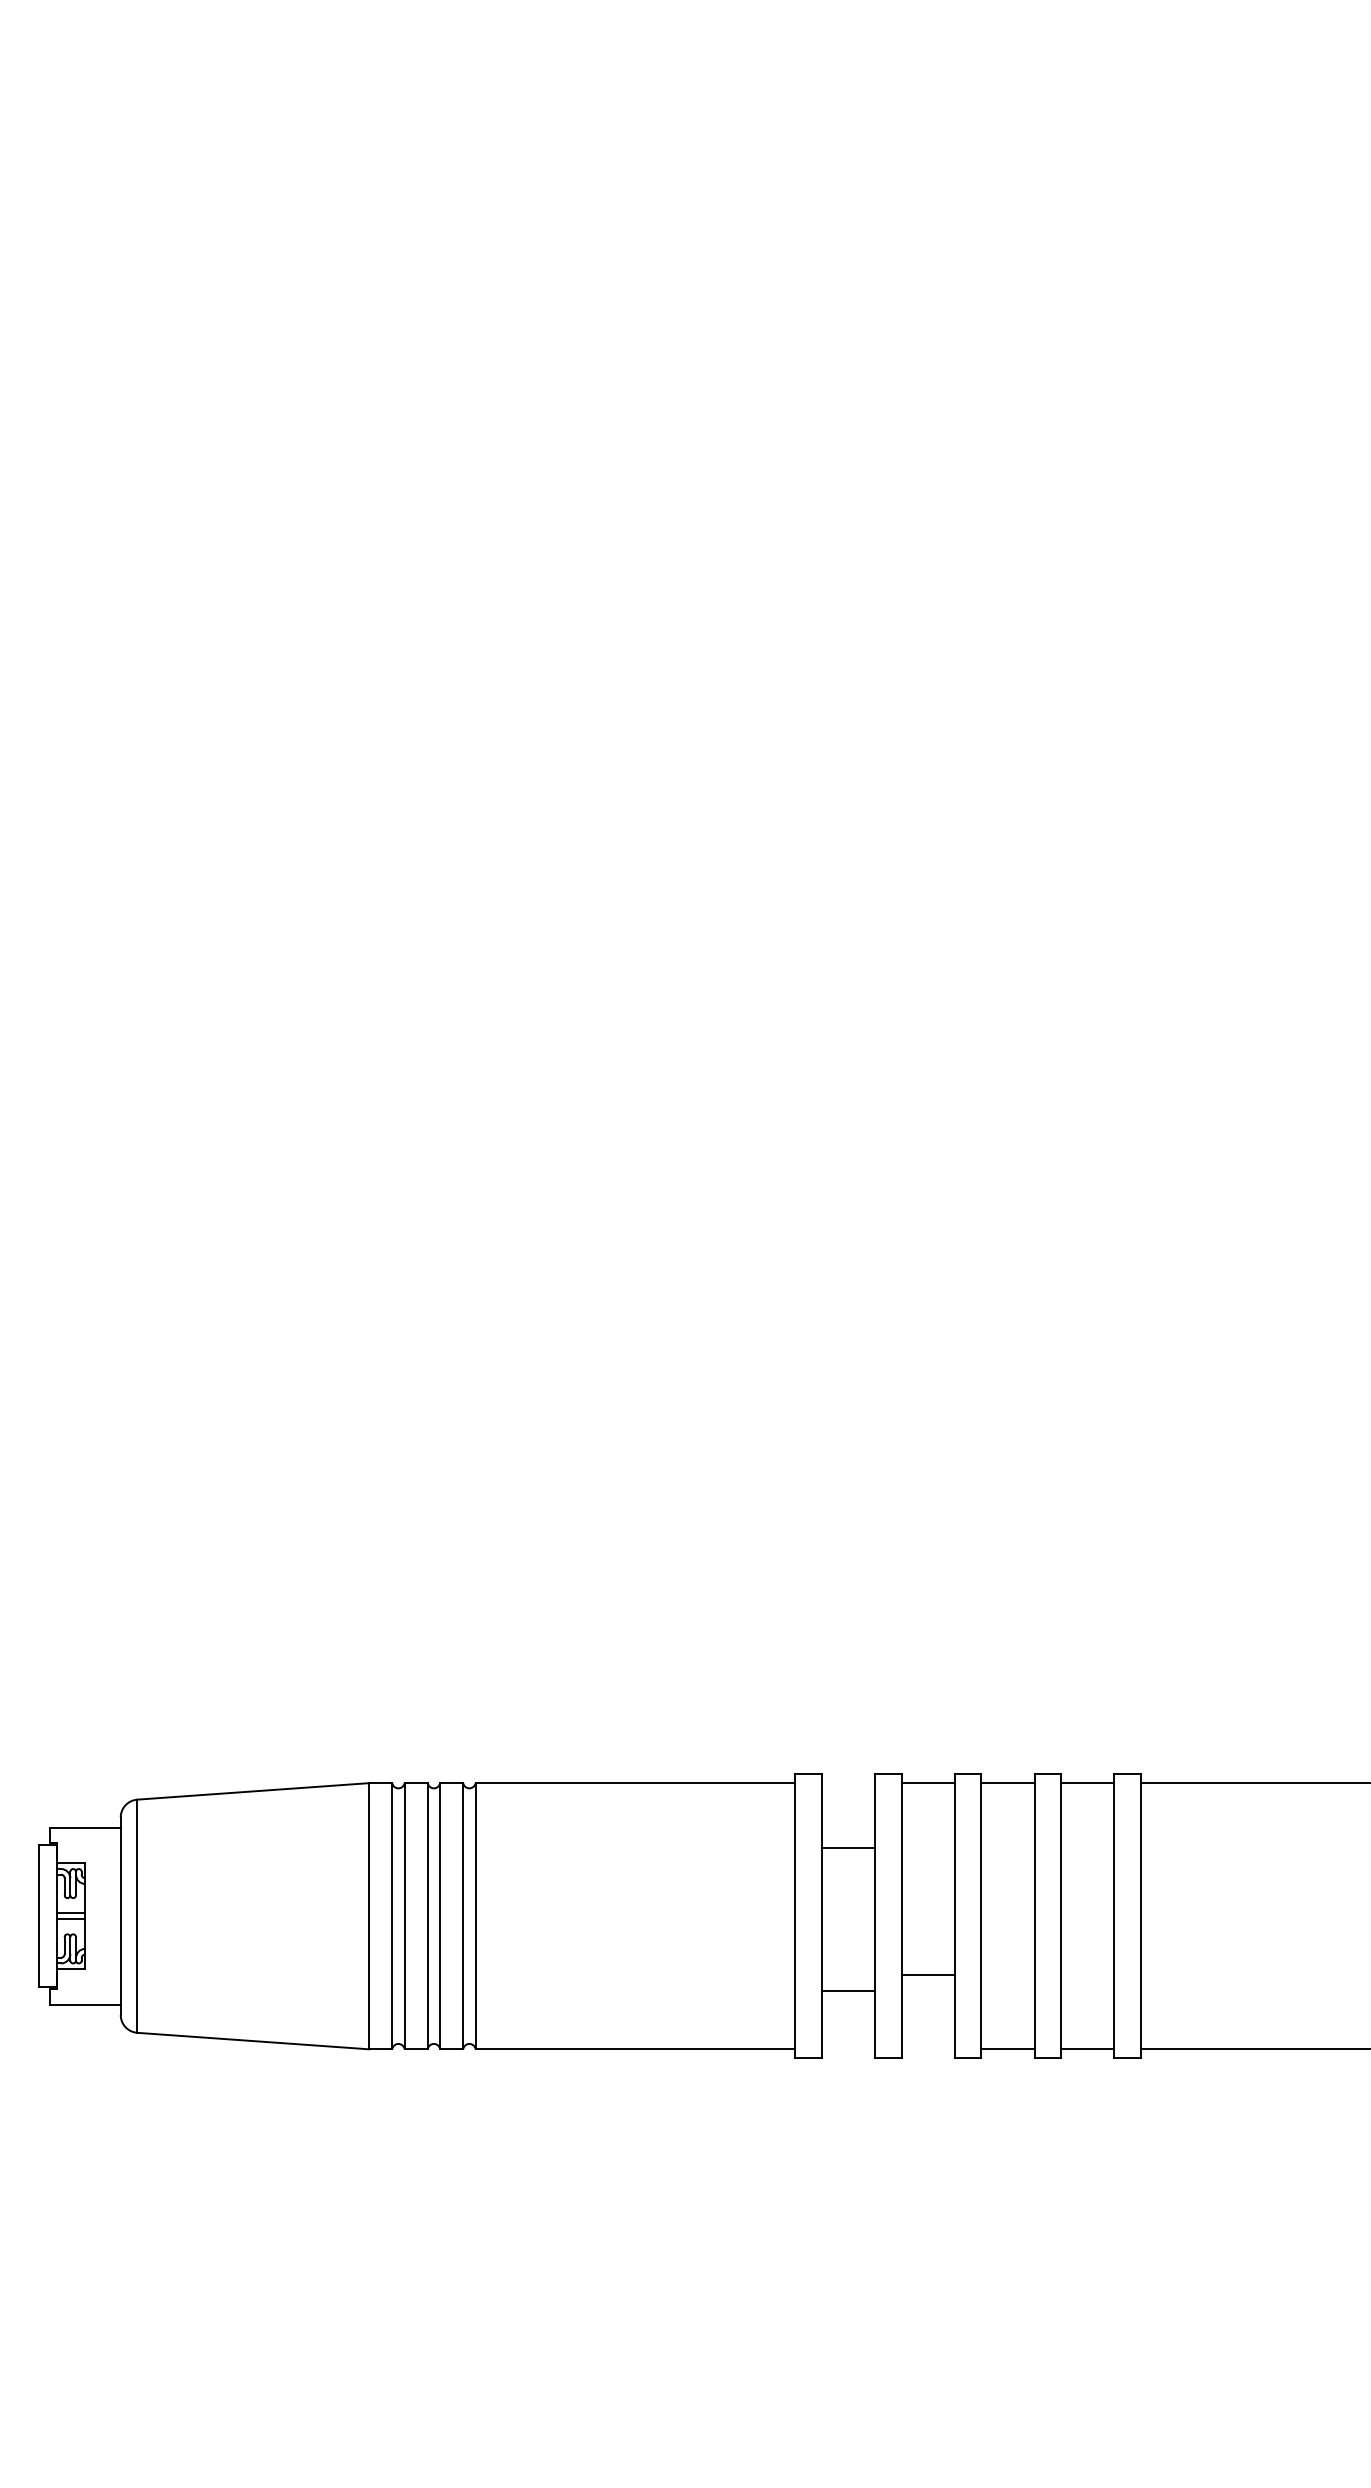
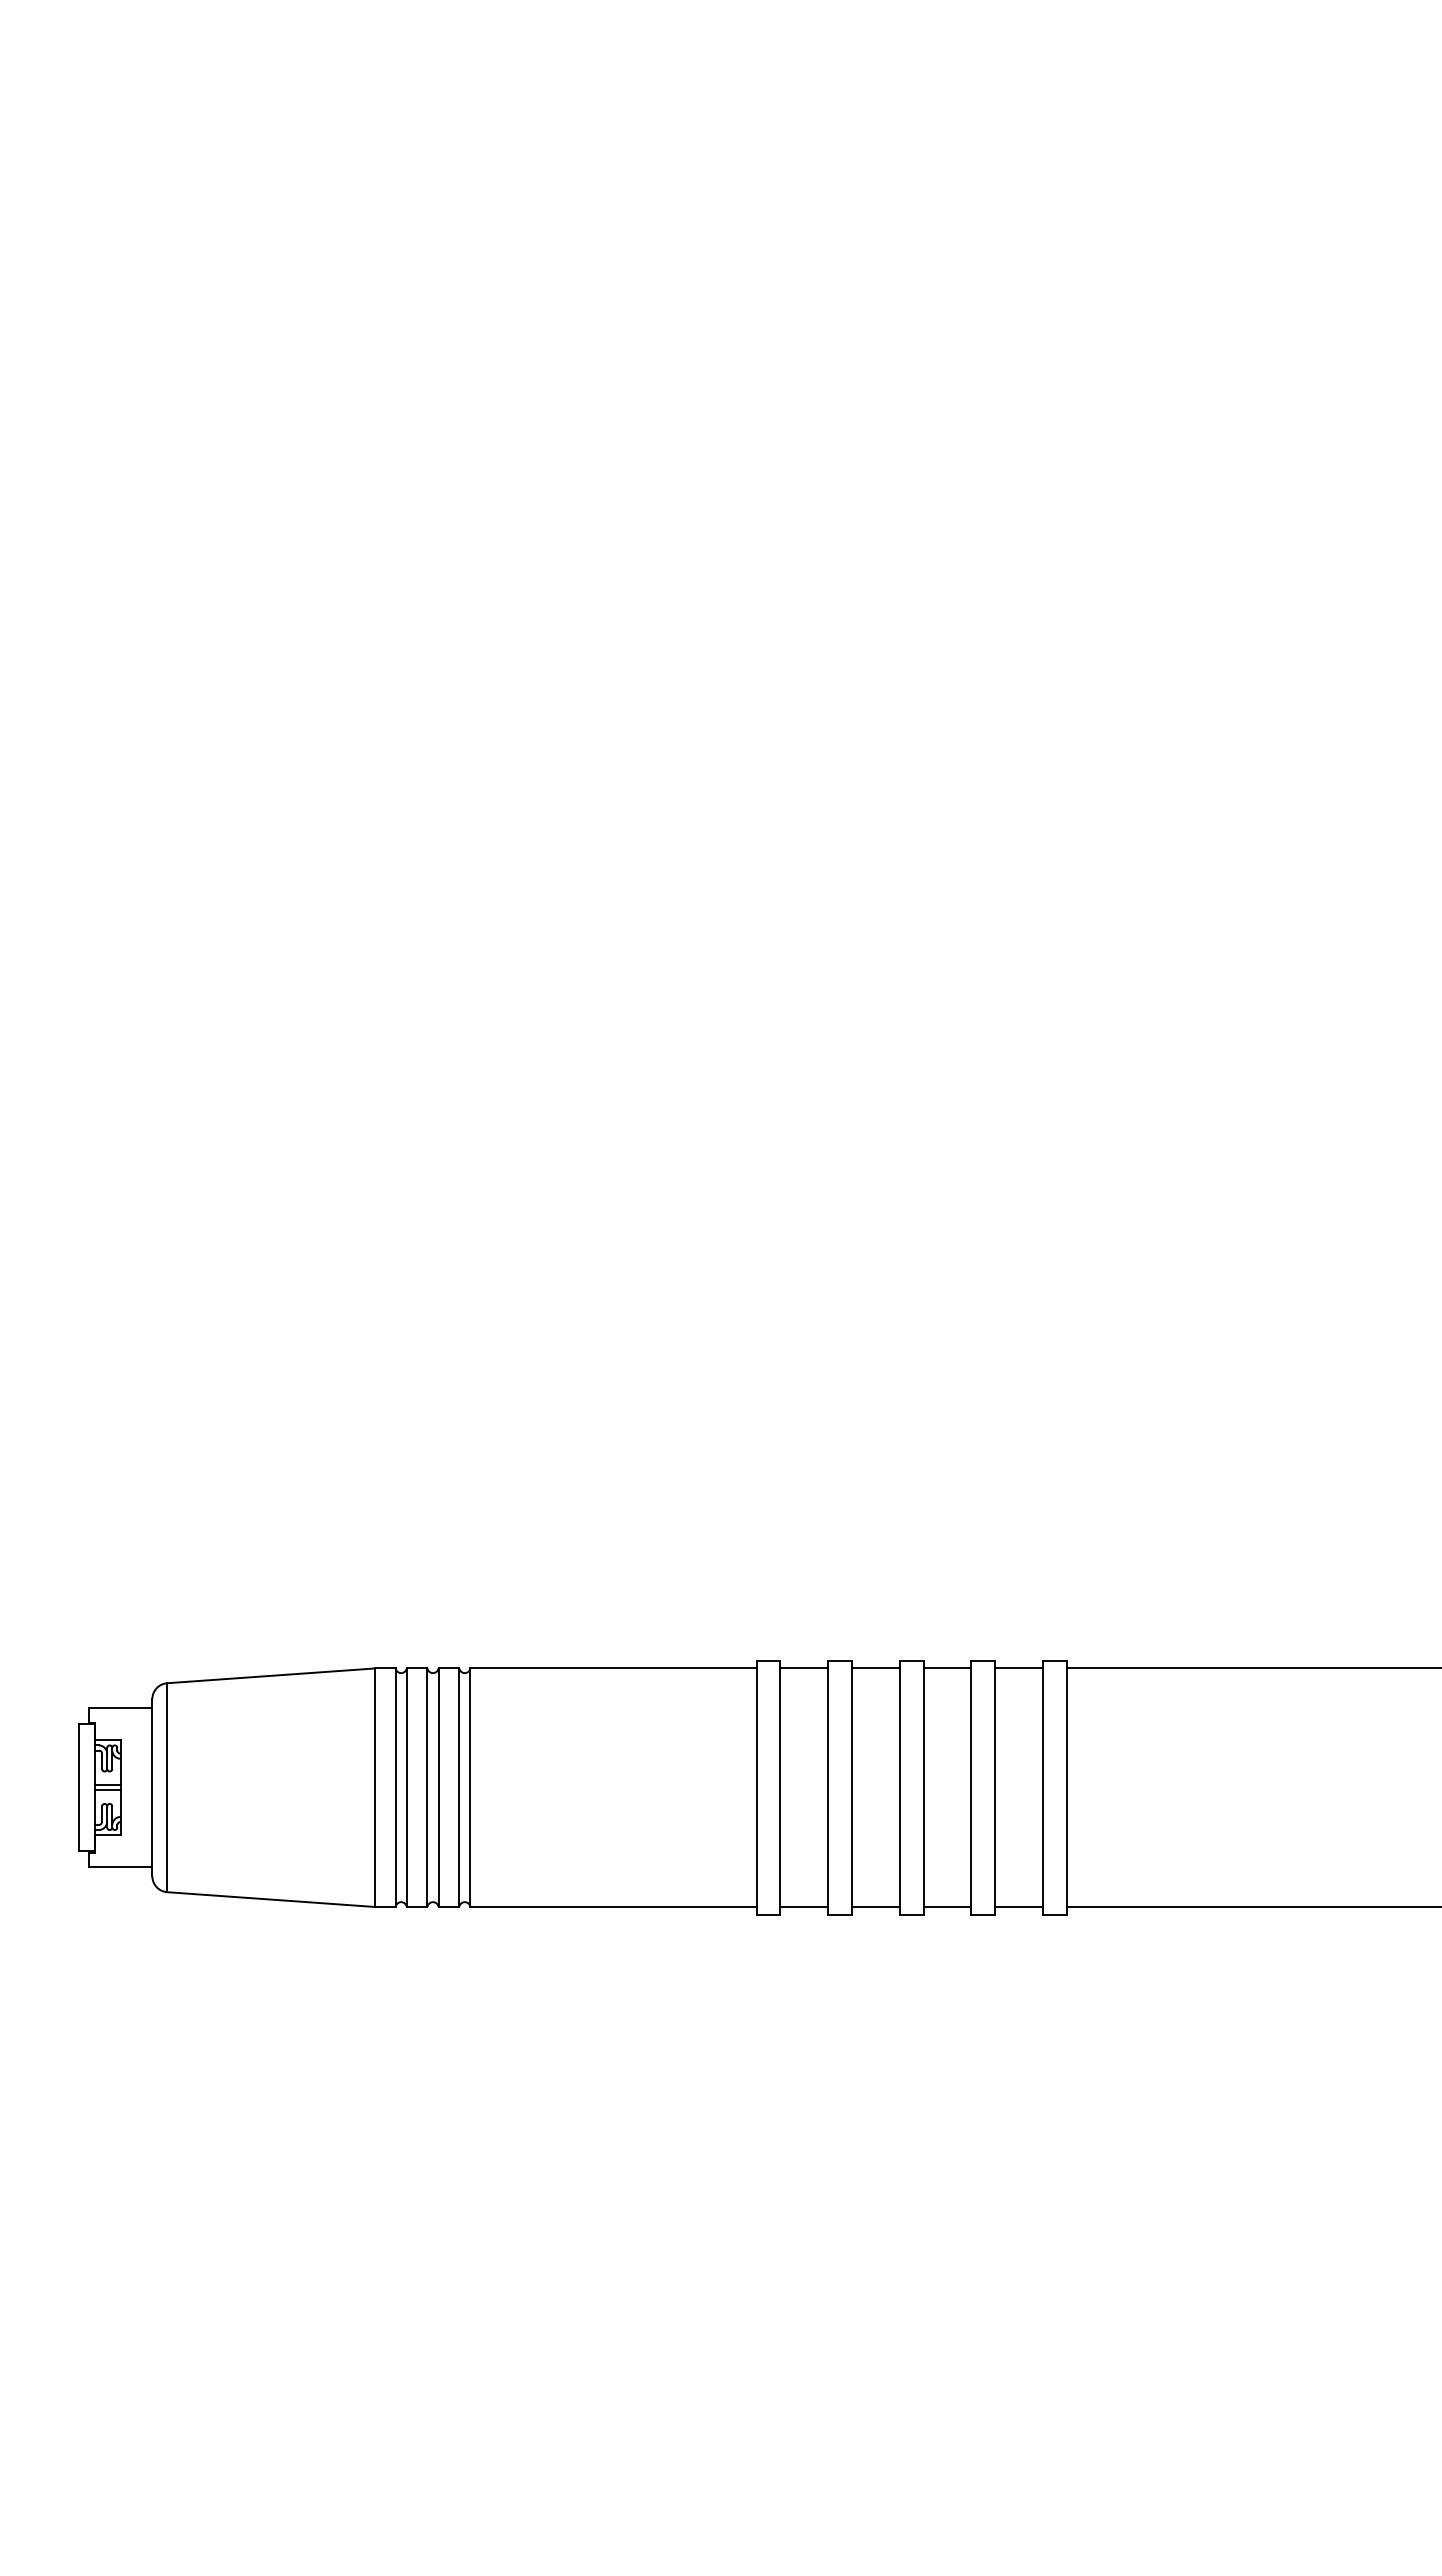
line: (848, 1847) -> (804, 1668), moved
line: (927, 1974) -> (875, 1906), moved
line: (848, 1990) -> (804, 1906), moved

